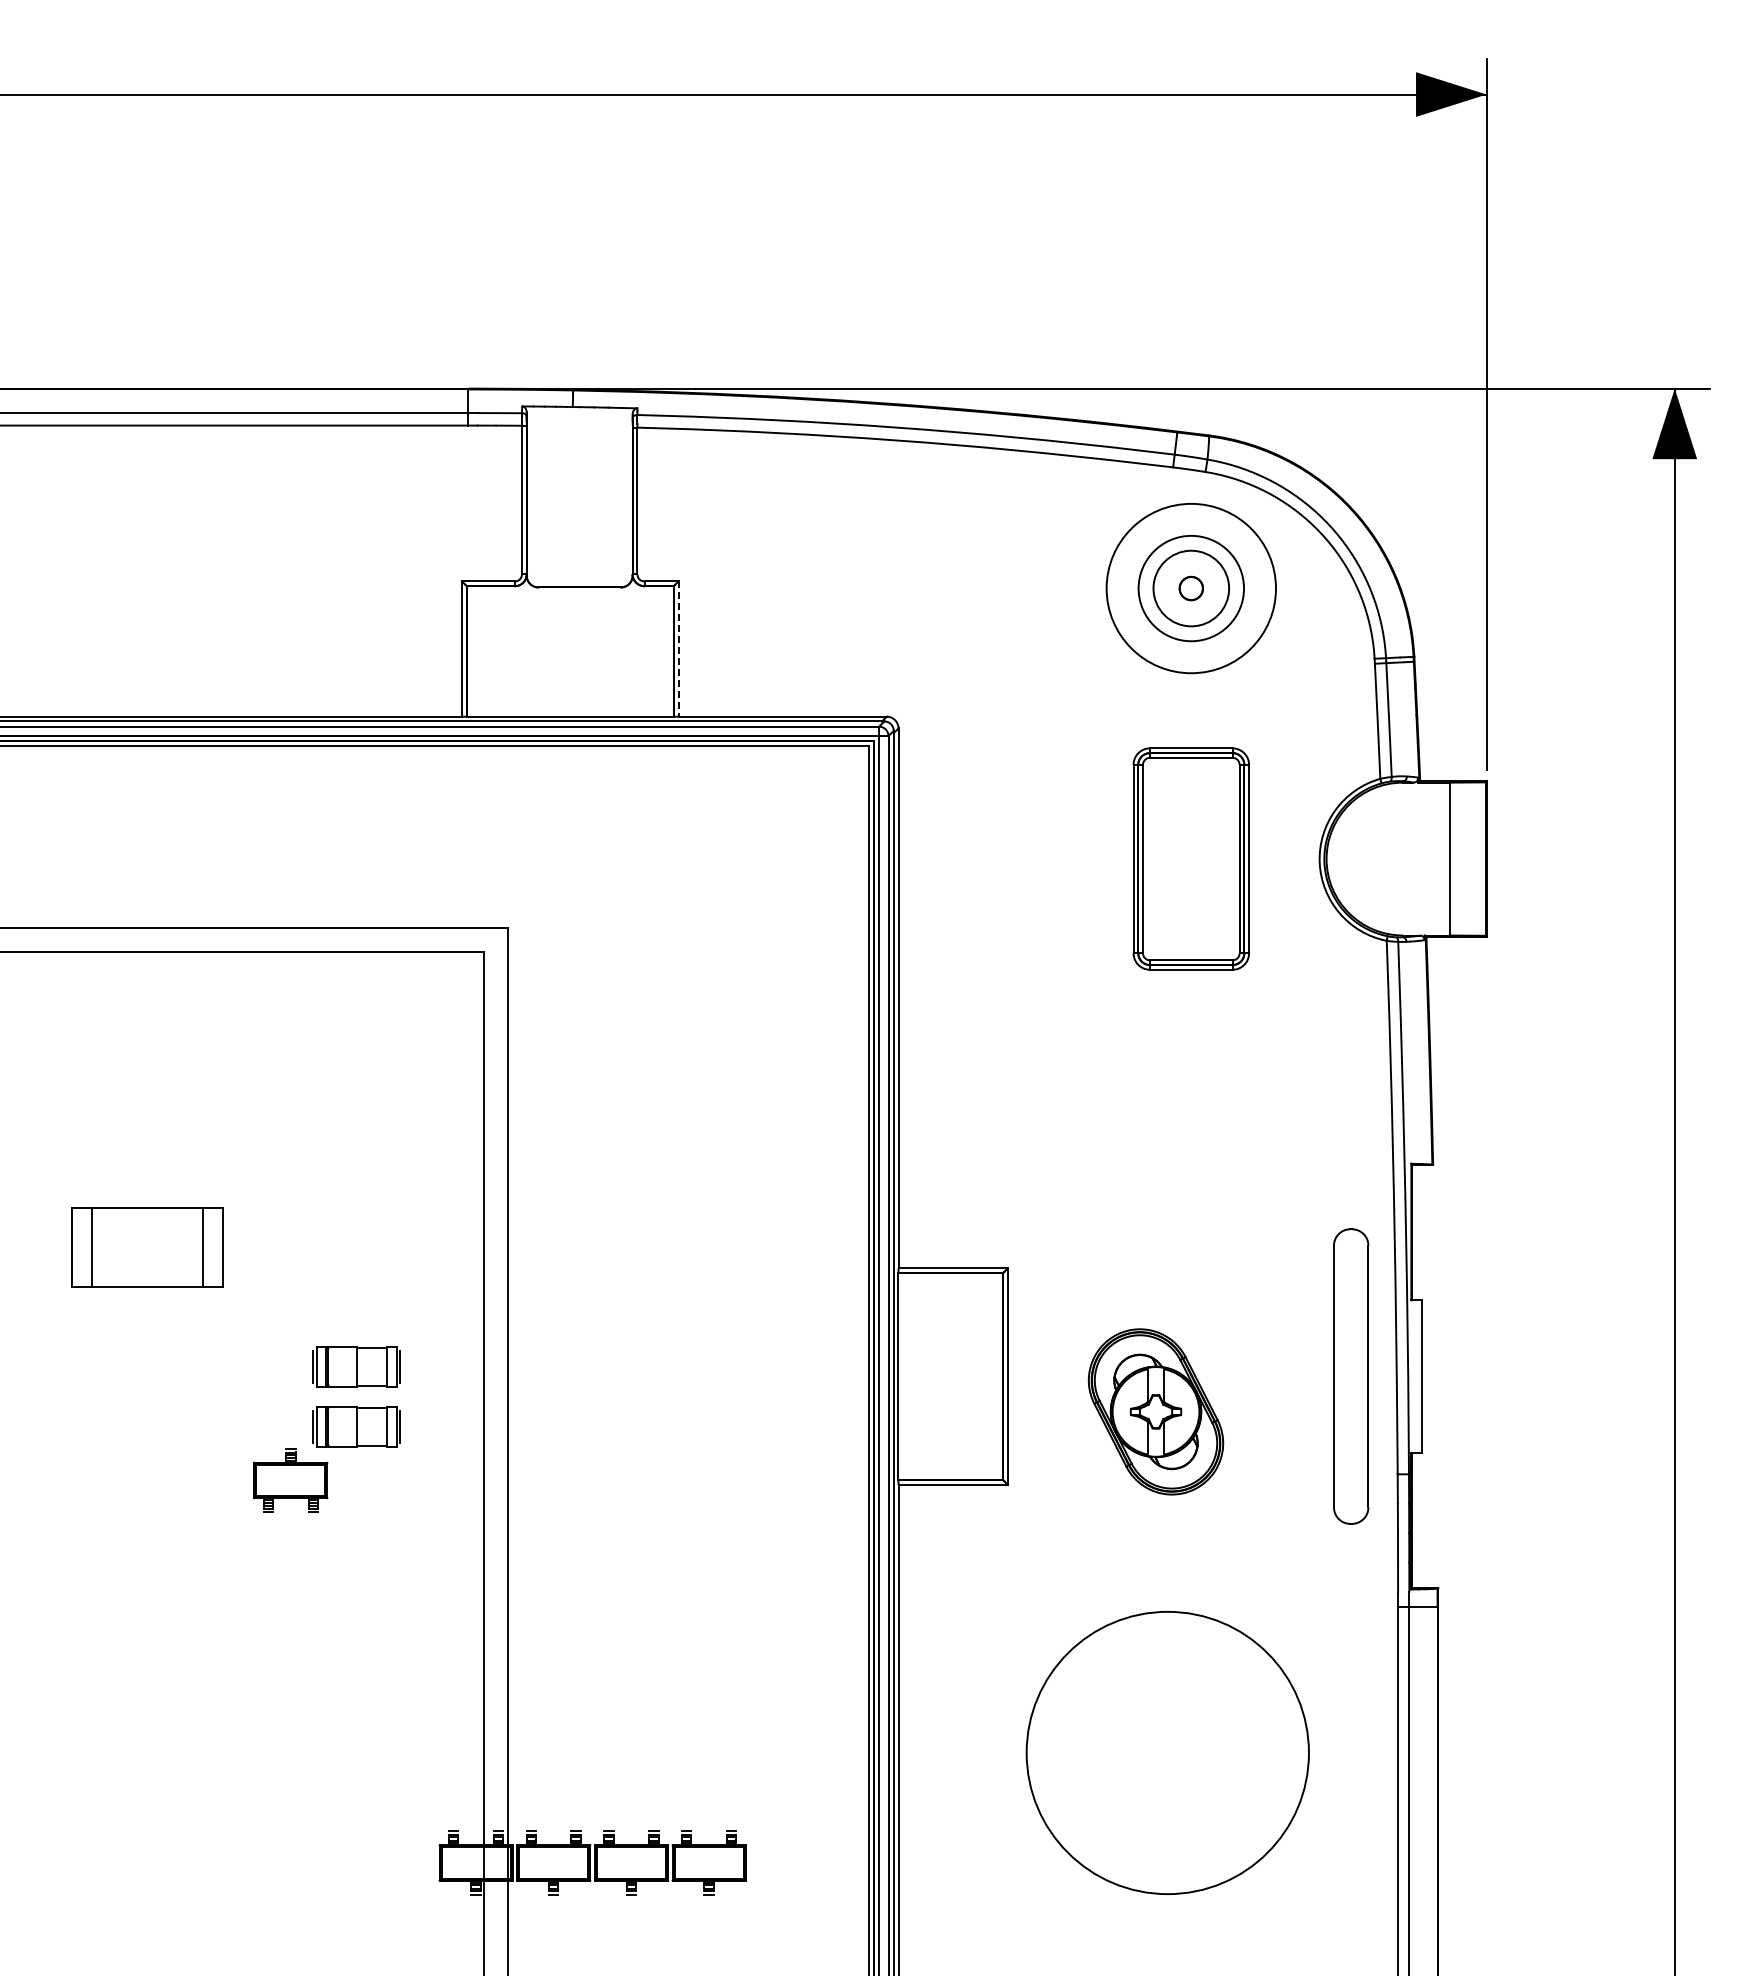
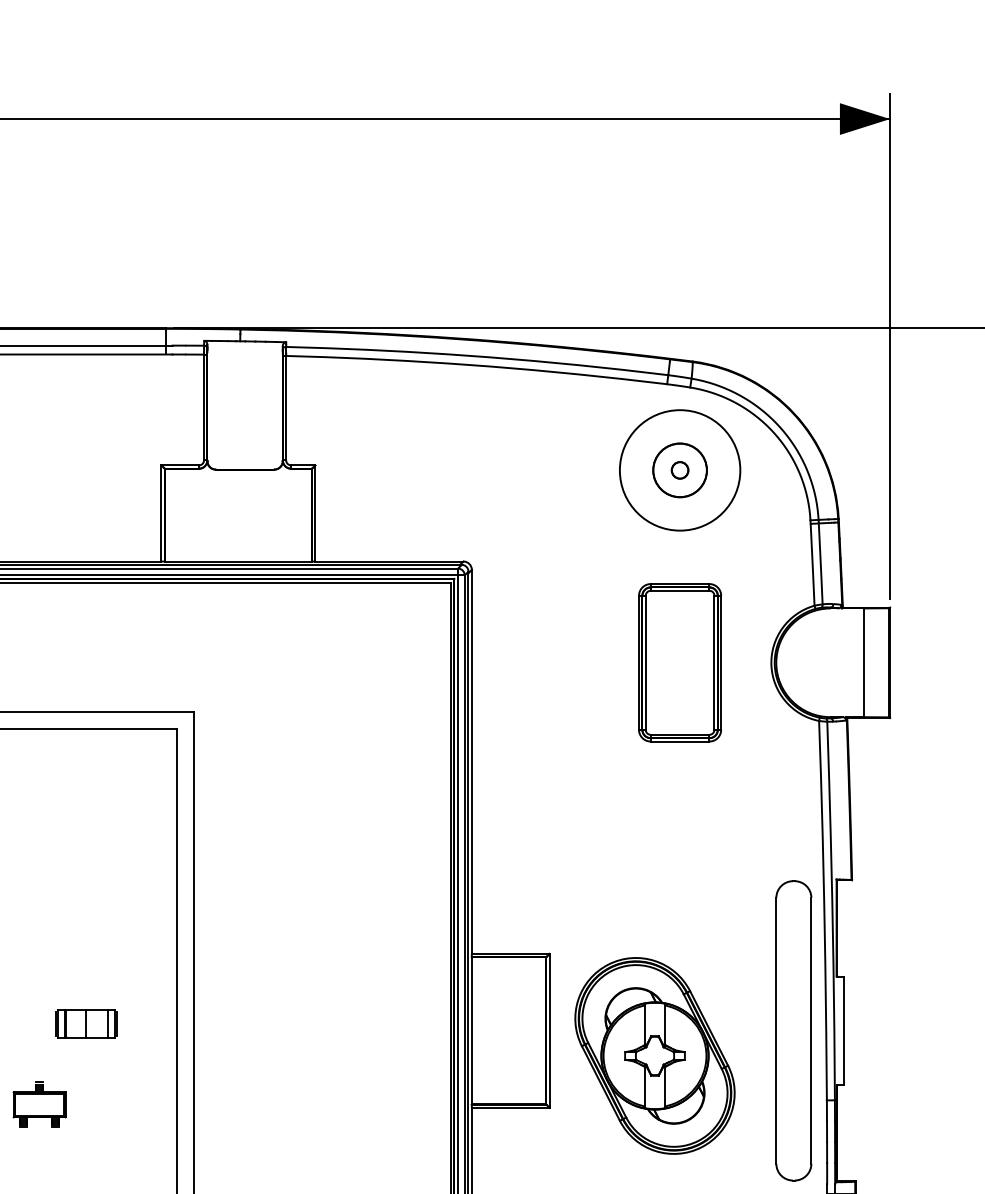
circle: (1190, 588) -> (679, 470), size x0.71
line: (678, 649) -> (315, 513), dashed -> solid
part: (1350, 1376) -> (793, 1030), size x1.43
part: (1155, 1411) -> (654, 1055), size x1.67
part: (356, 1426) -> (86, 1066), removed

